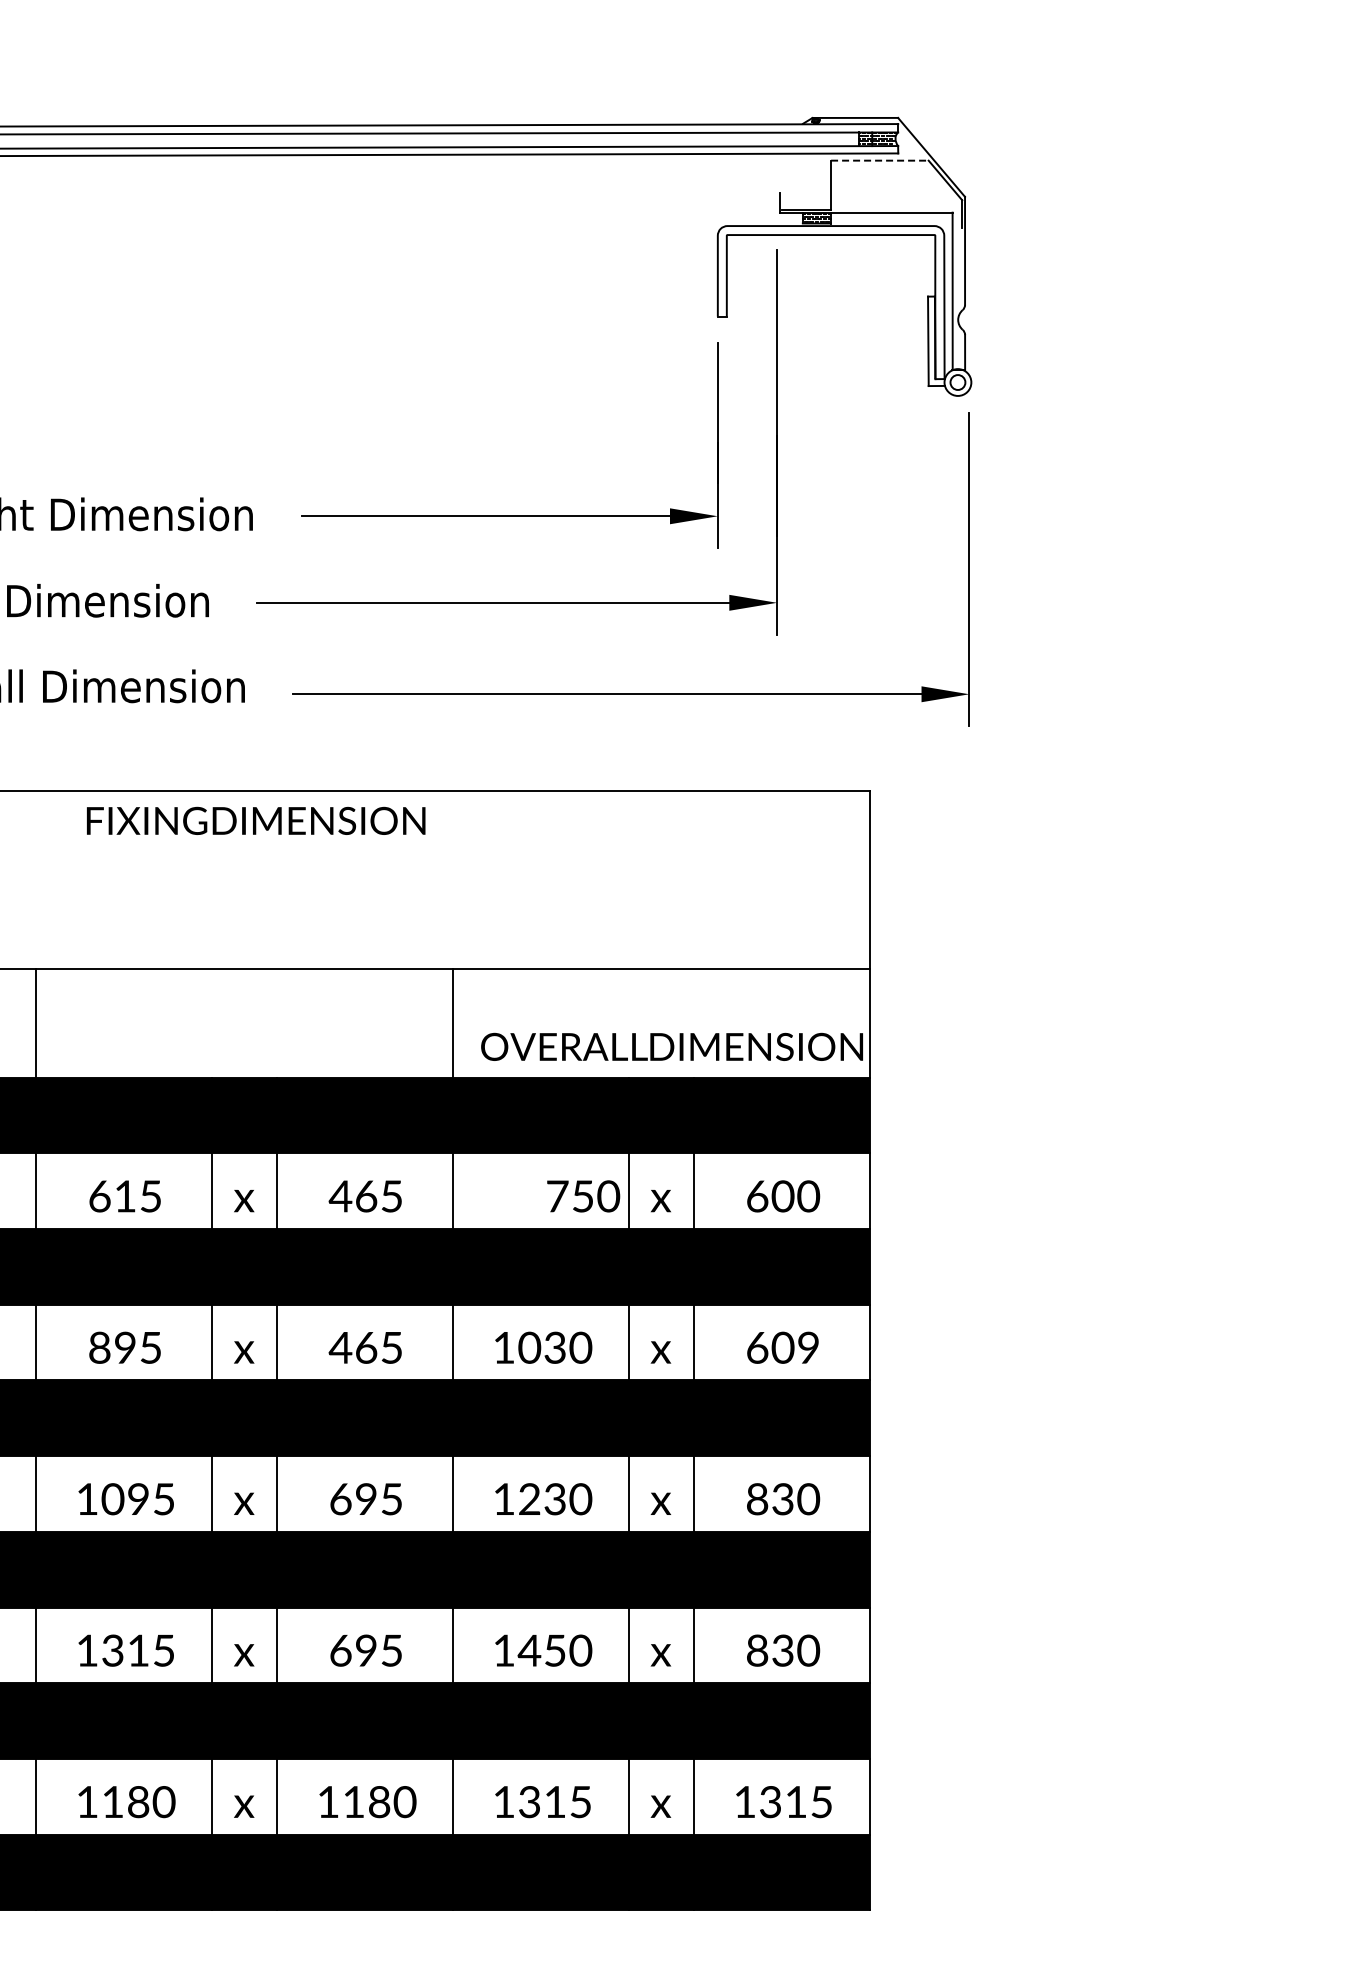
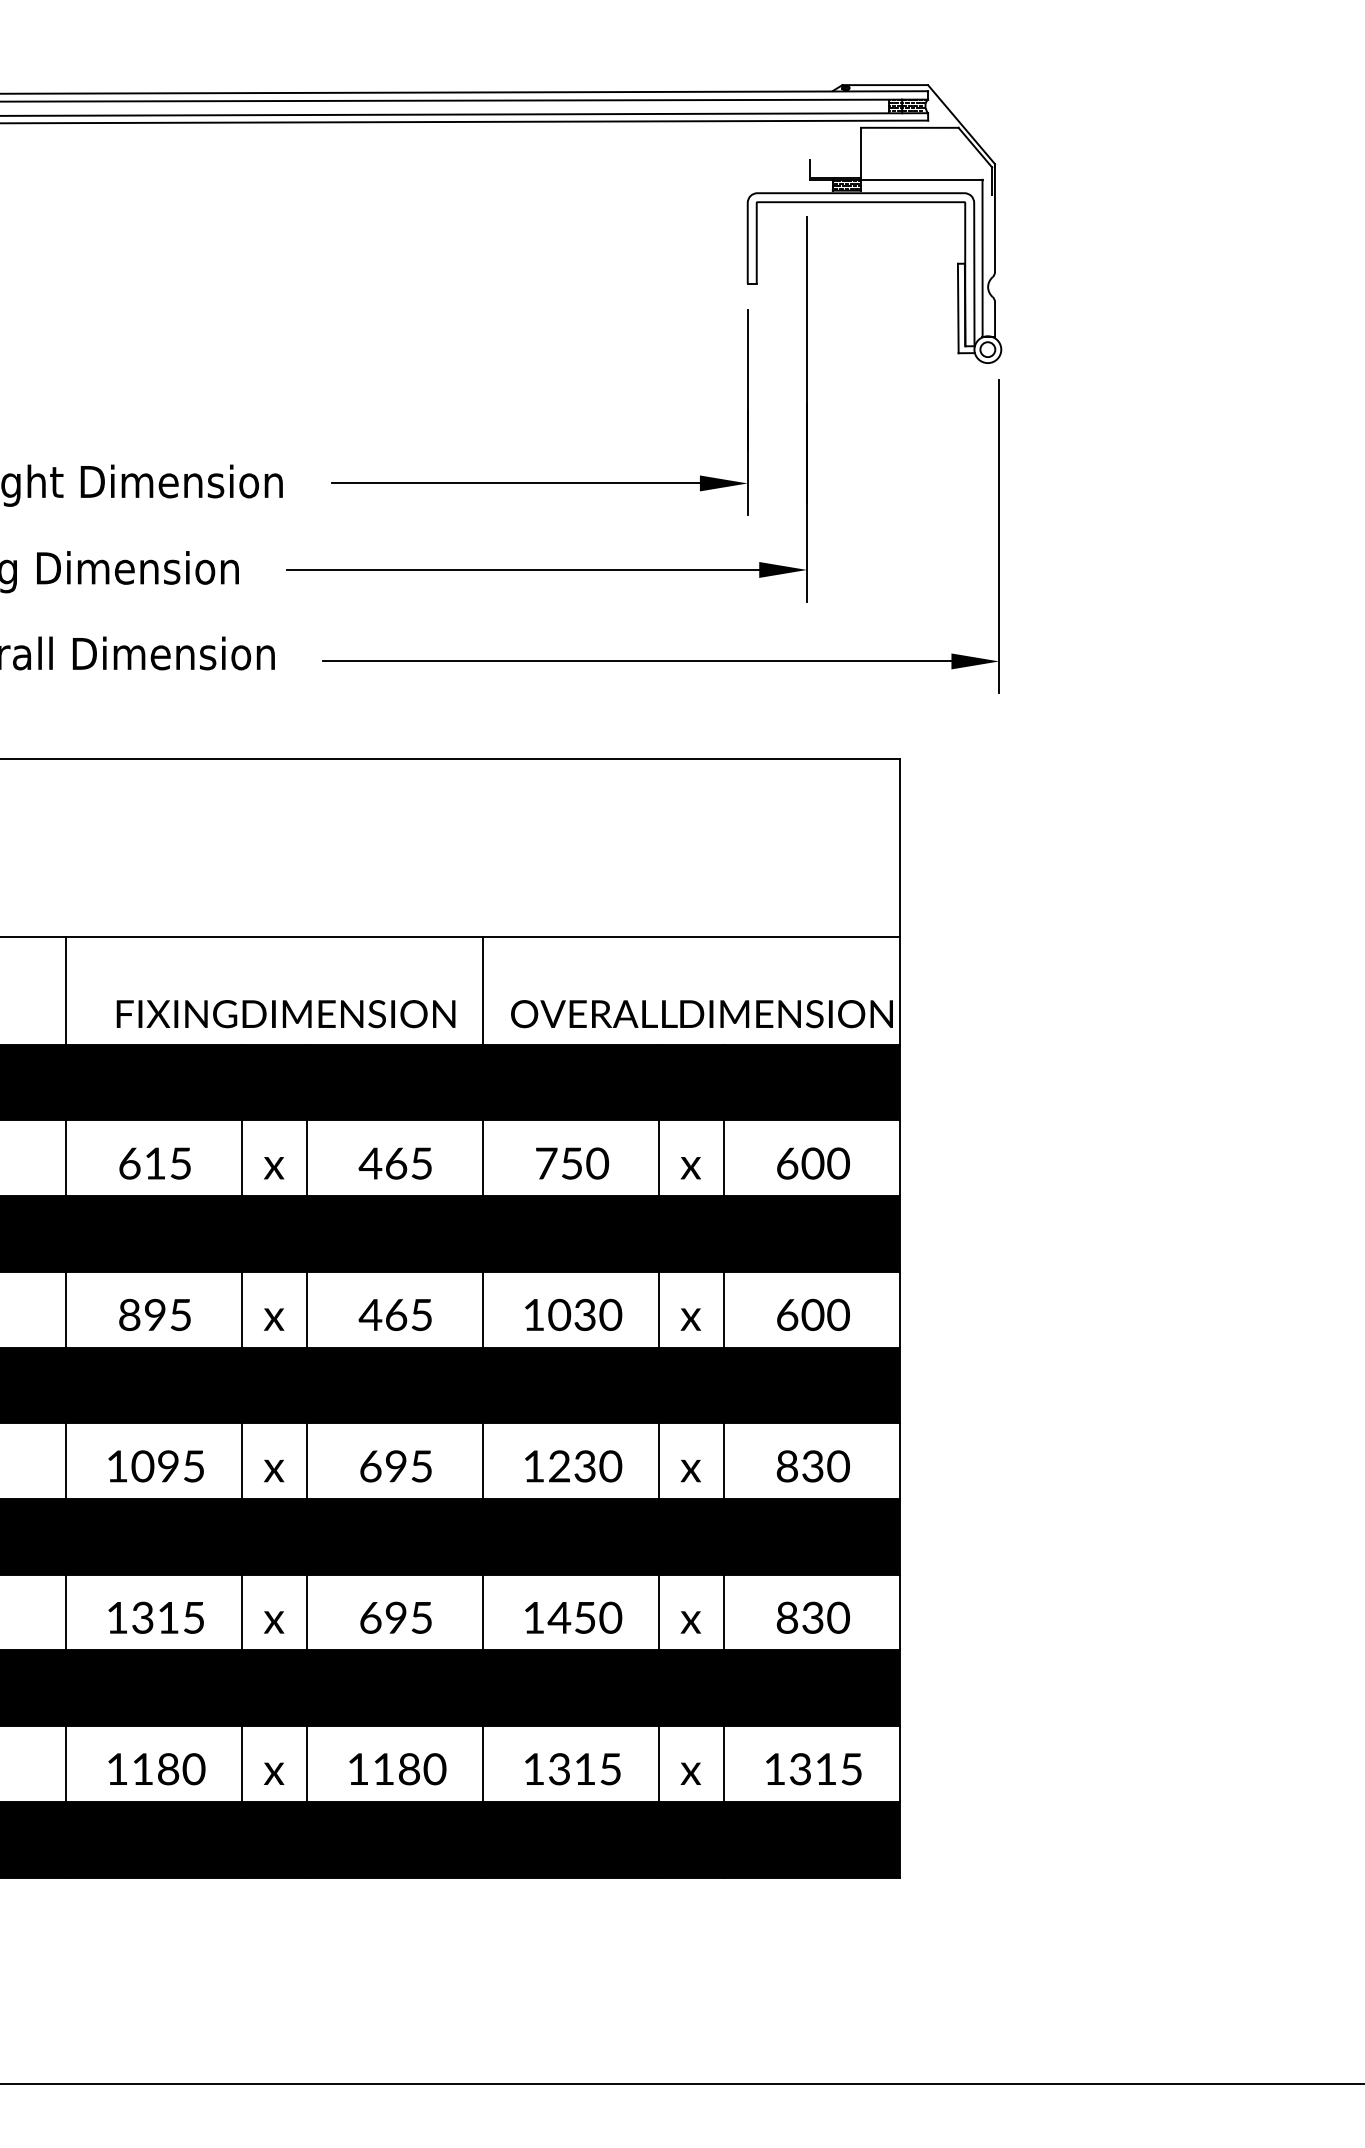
line: (879, 160) -> (909, 127), dashed -> solid
text: (255, 821) -> (285, 1014), moved
text: (583, 1196) -> (572, 1163), moved
text: (808, 1348) -> (838, 1315), 609 -> 600

